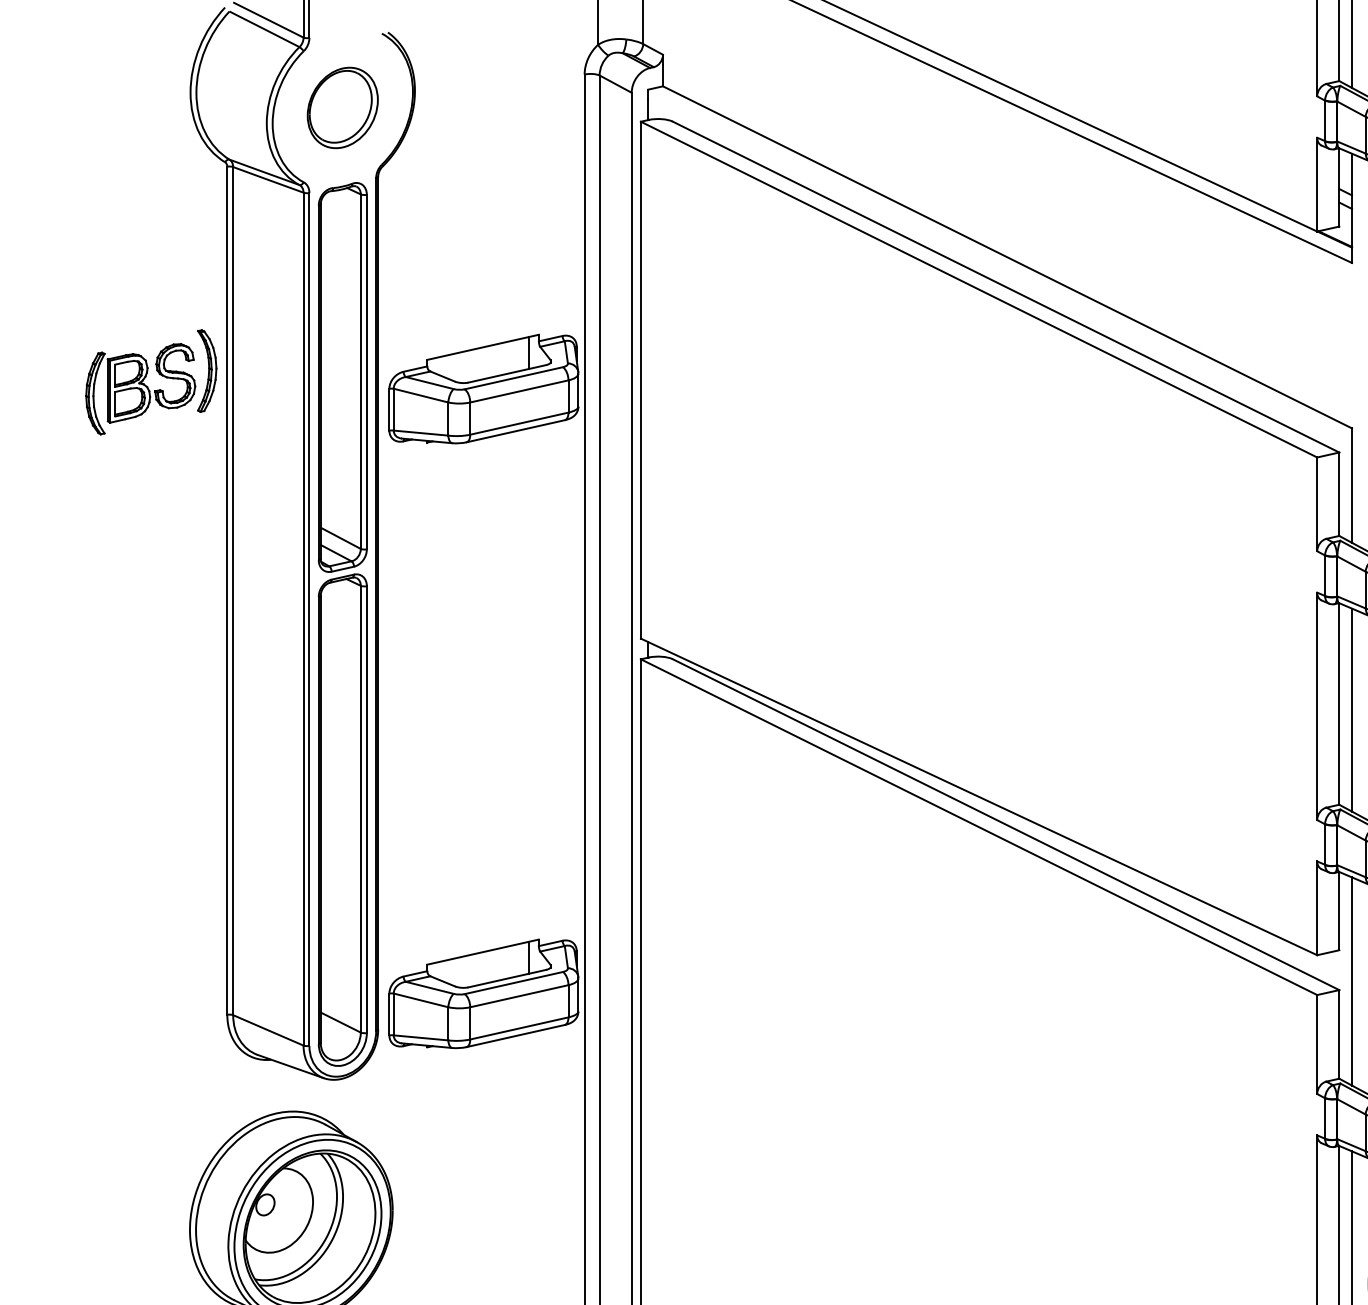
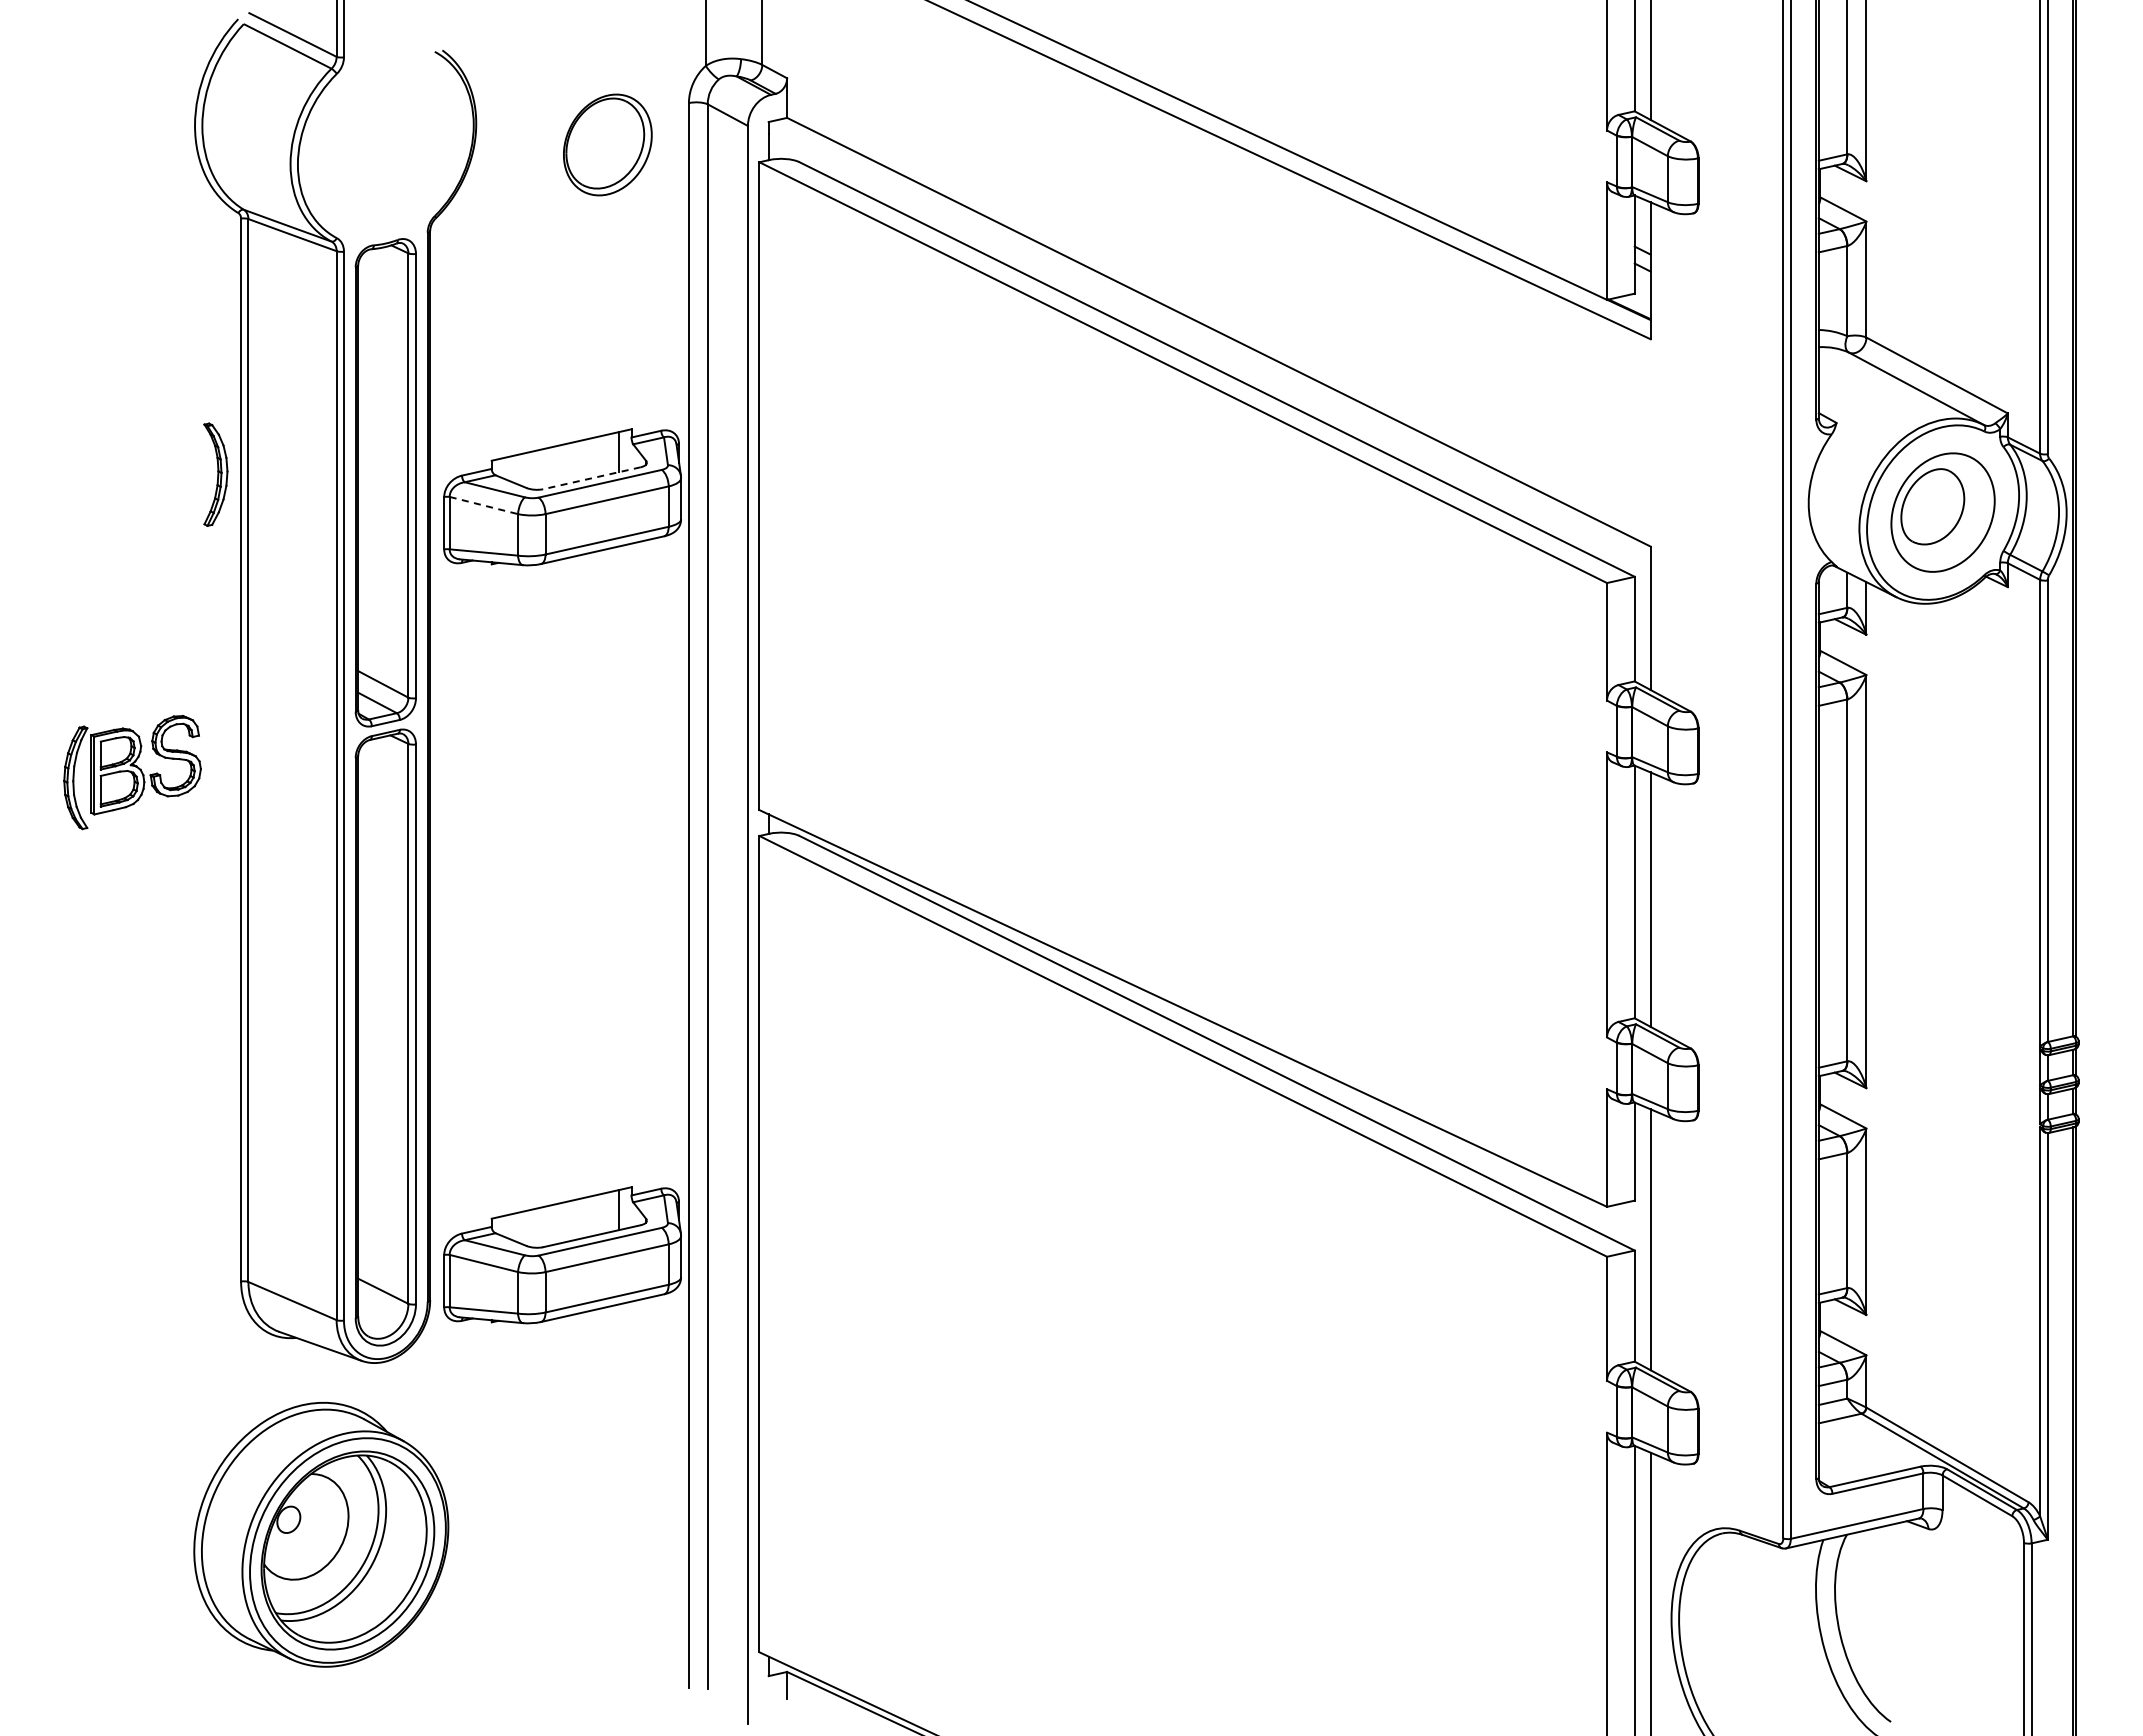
part: (342, 107) -> (607, 144), moved
line: (506, 374) -> (591, 478), solid -> dashed
part: (140, 389) -> (132, 772), moved
line: (421, 395) -> (484, 505), solid -> dashed

